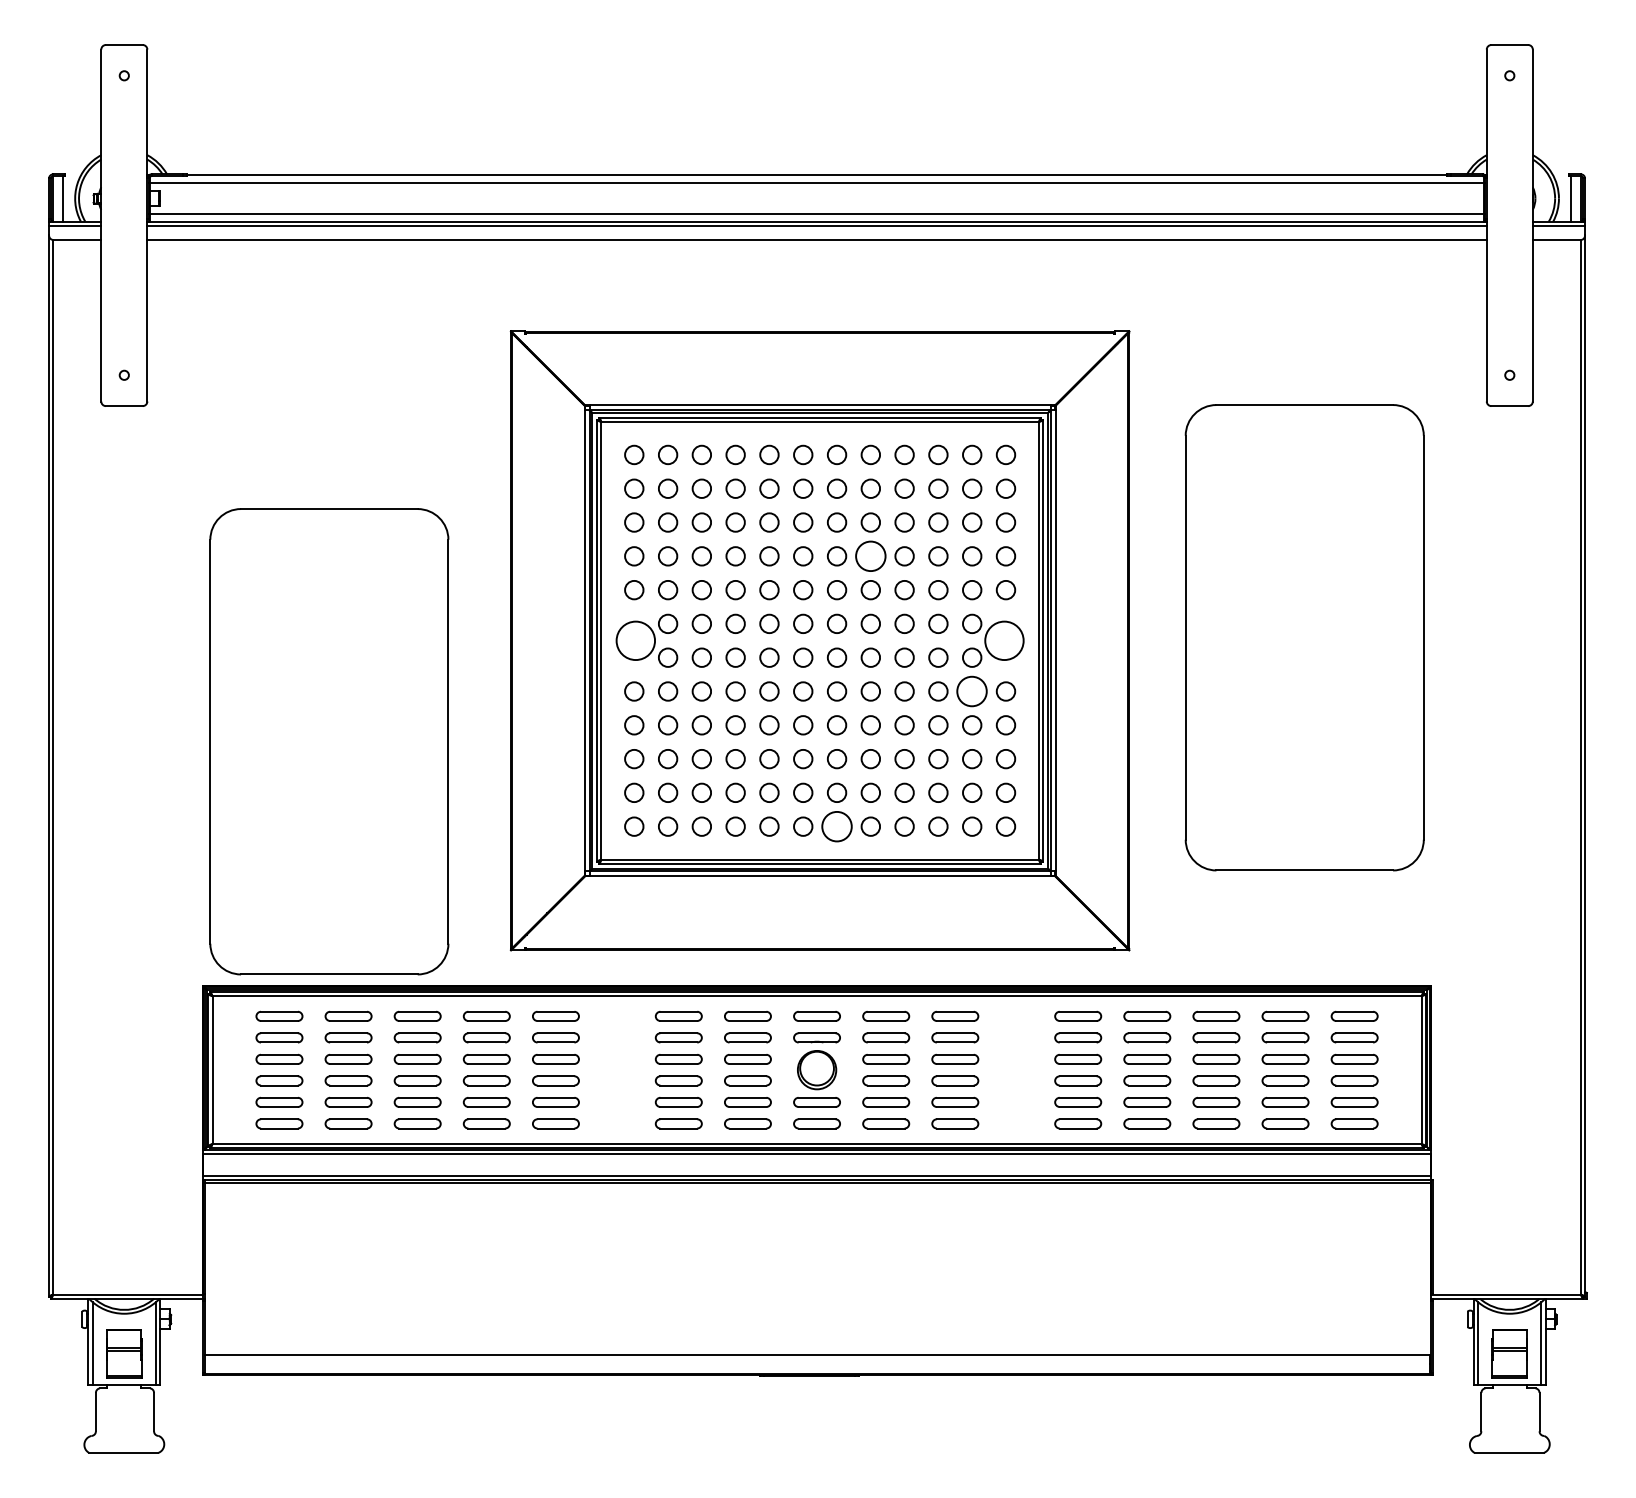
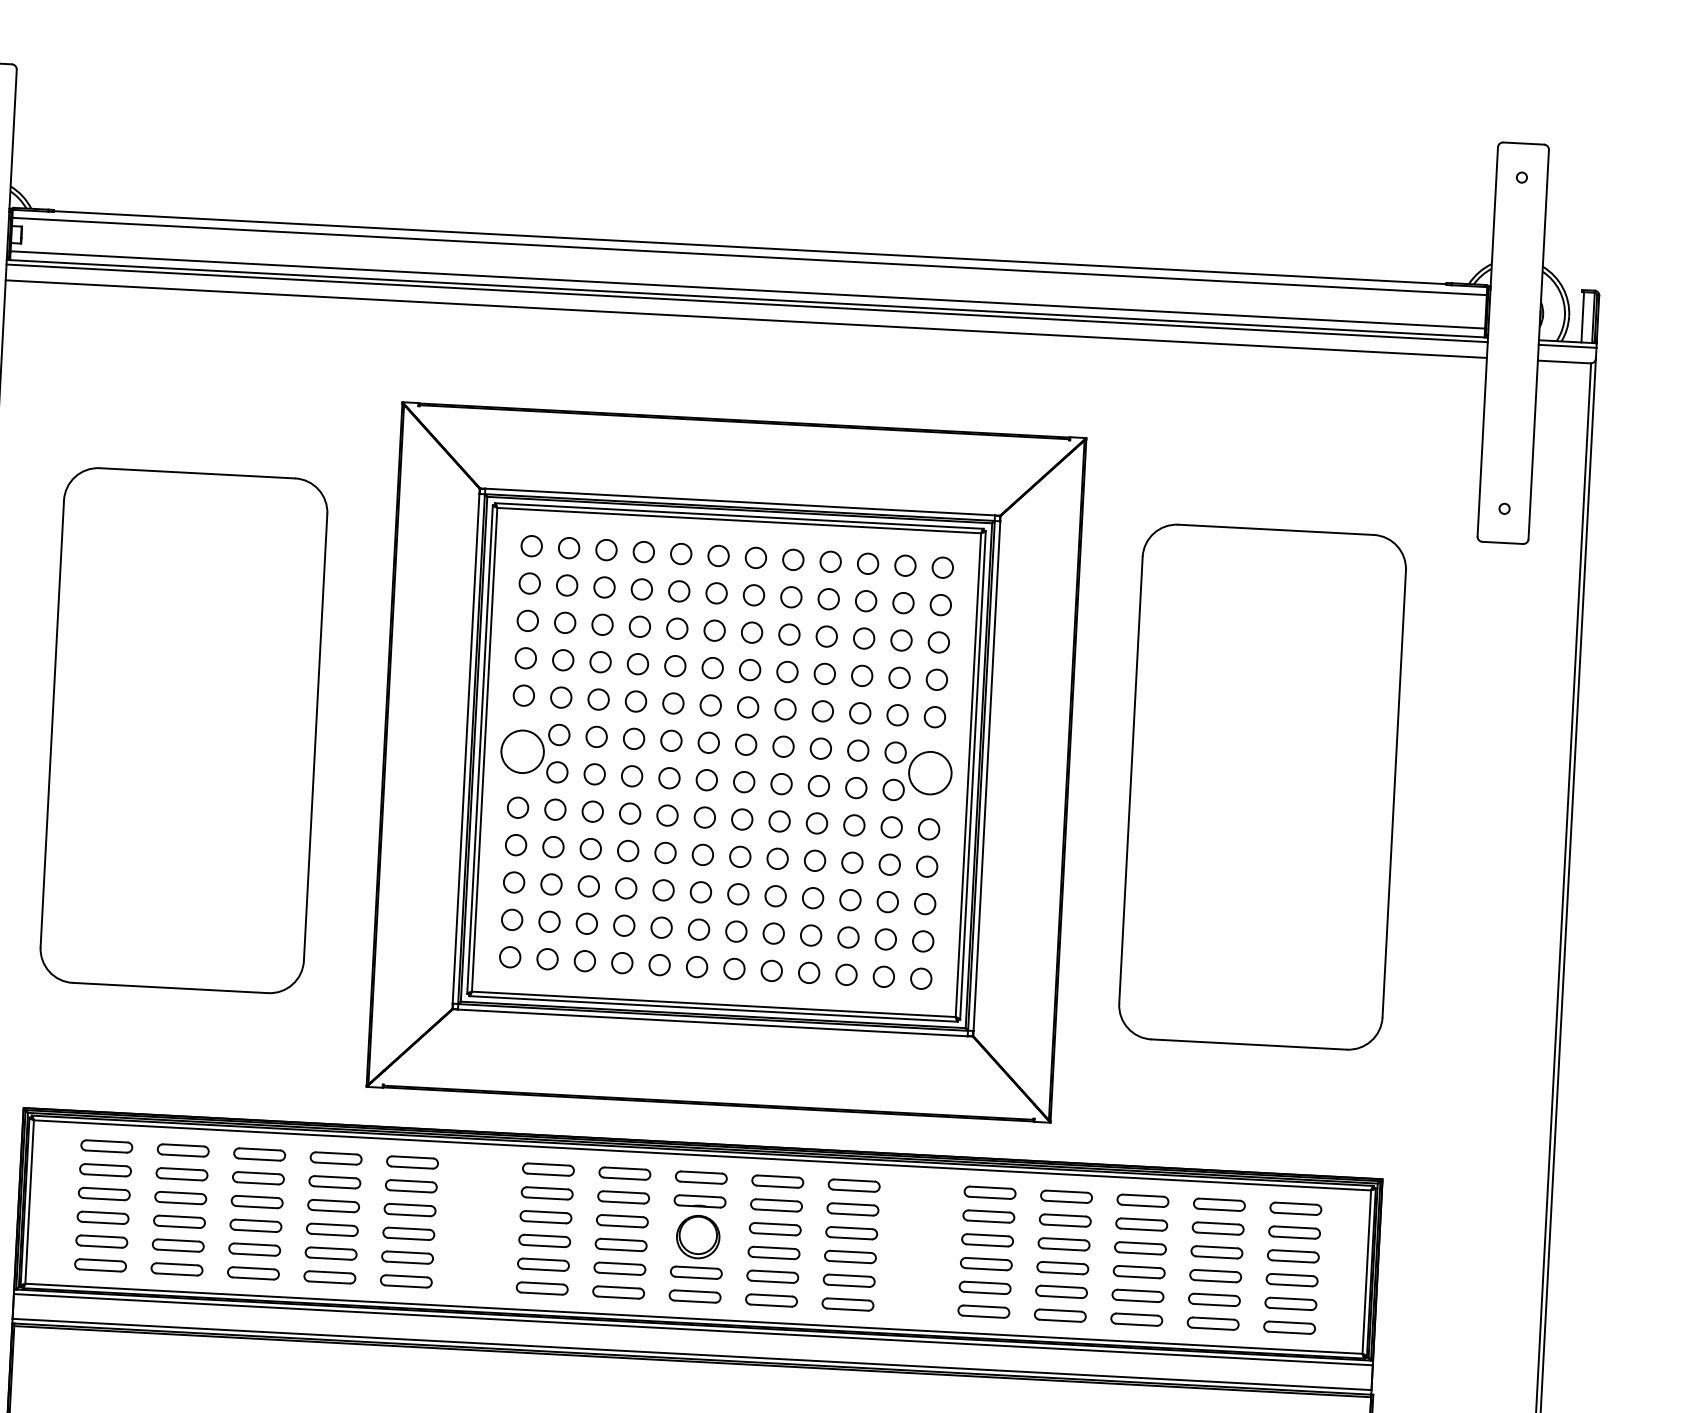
circle: (870, 556) -> (787, 672), size x0.62
circle: (972, 691) -> (892, 827), size x0.62
part: (329, 741) -> (184, 730), moved
circle: (836, 826) -> (733, 968), size x0.62

